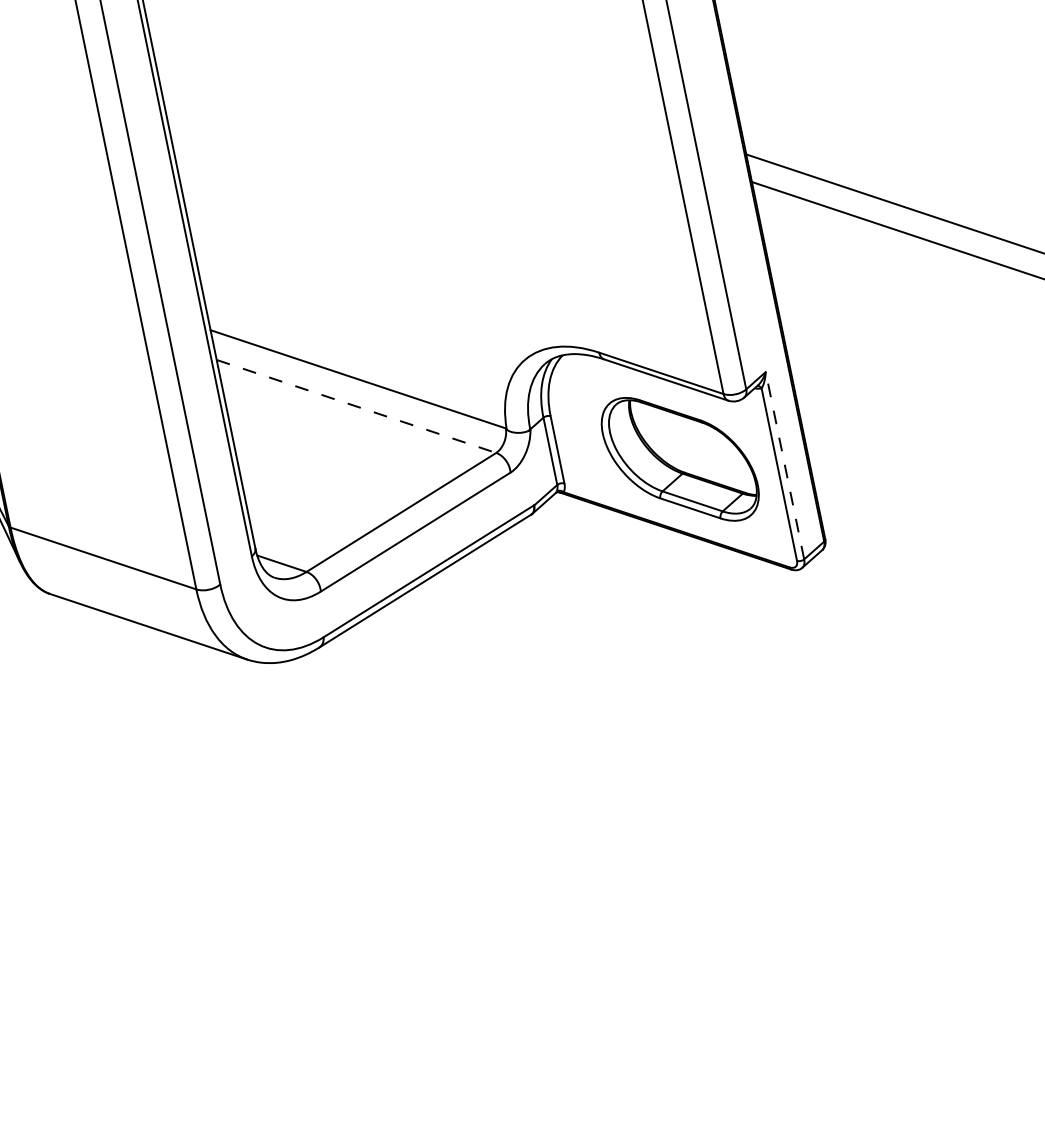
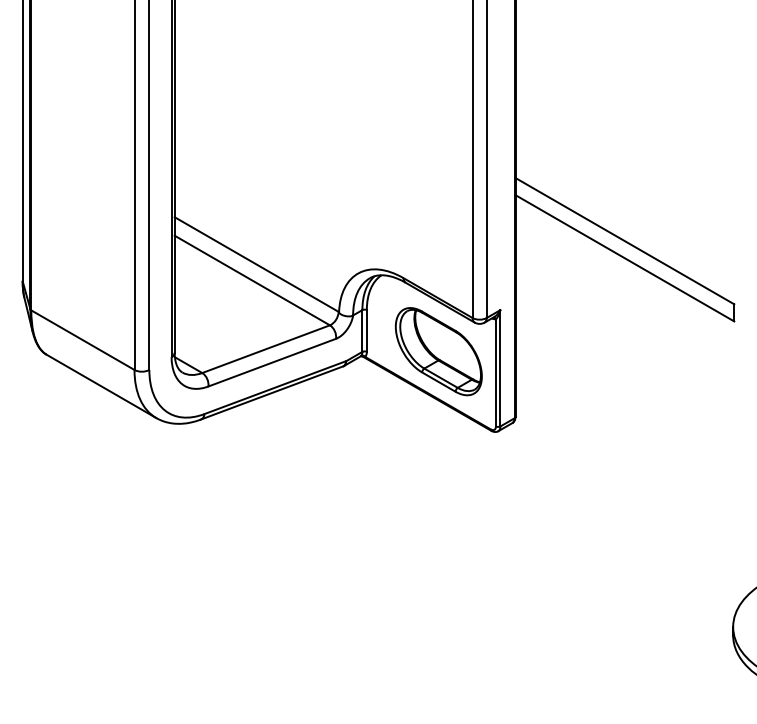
line: (356, 406) -> (252, 280), dashed -> solid
line: (784, 464) -> (500, 367), dashed -> solid

